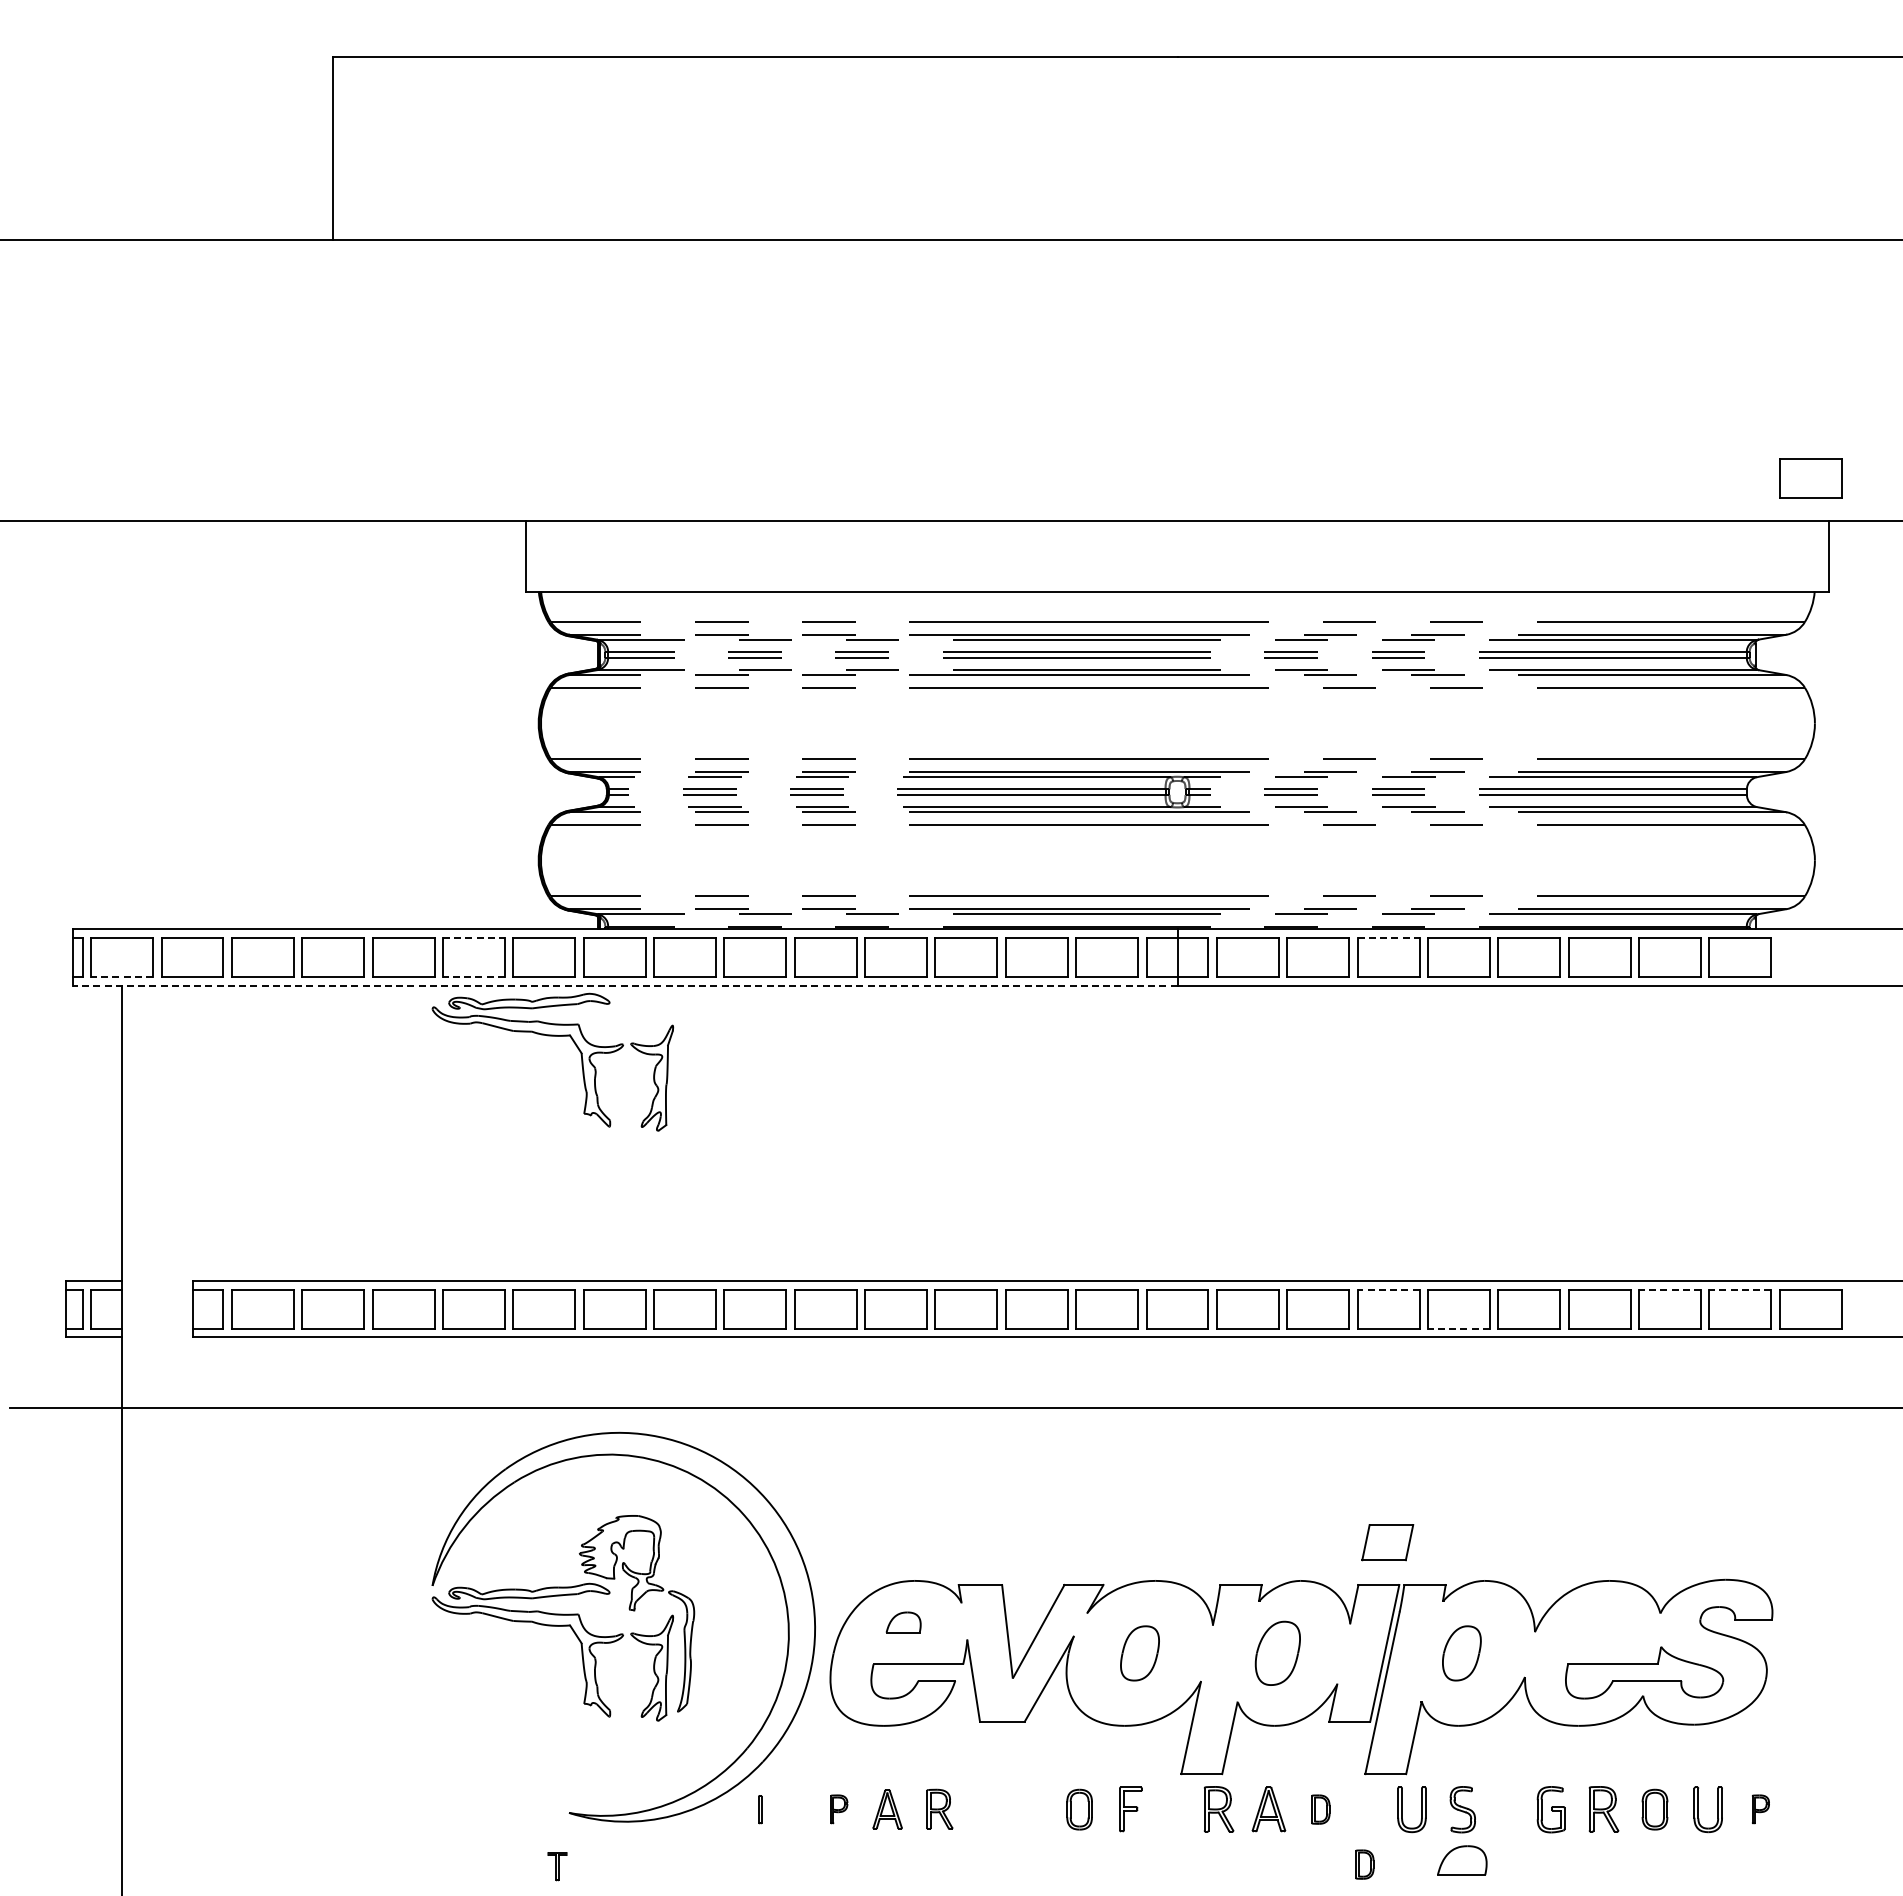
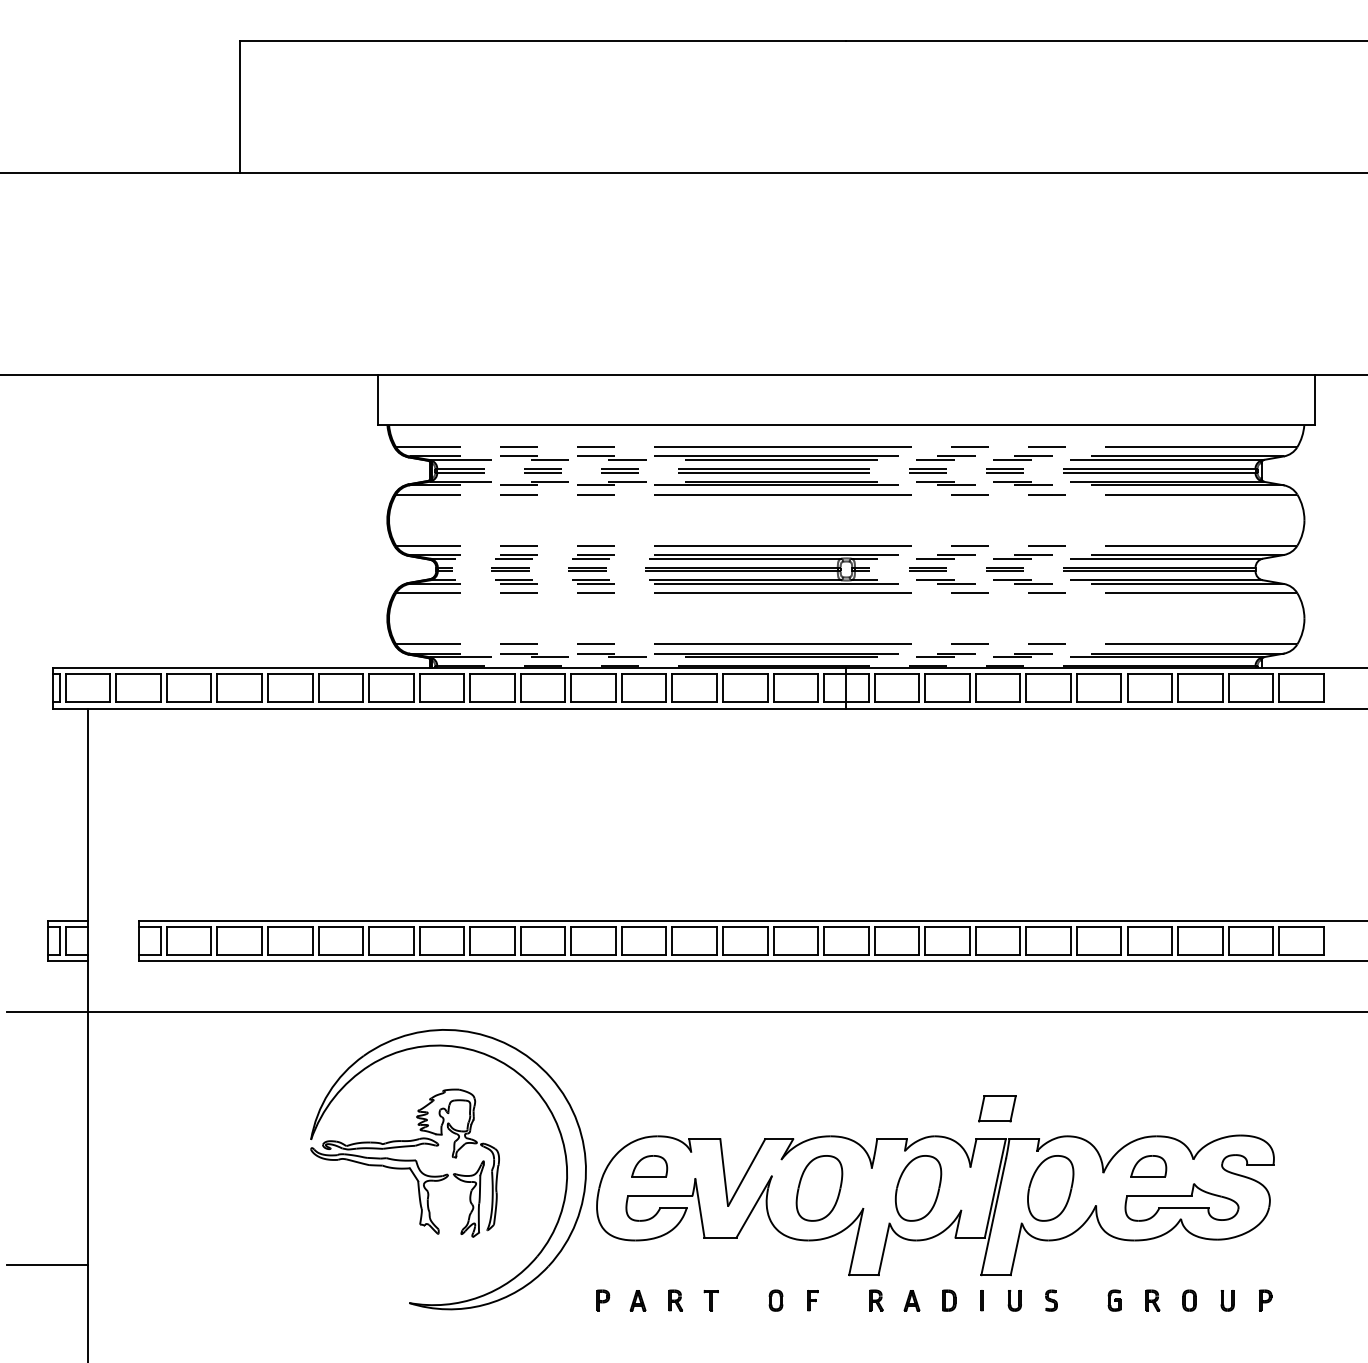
part: (1810, 478) -> (1301, 688), moved
line: (473, 937) -> (340, 673), dashed -> solid
line: (1388, 937) -> (998, 673), dashed -> solid
line: (122, 977) -> (88, 702), dashed -> solid
line: (473, 977) -> (340, 702), dashed -> solid
line: (624, 985) -> (449, 708), dashed -> solid
part: (552, 1036) -> (397, 745), removed
line: (1388, 1289) -> (998, 926), dashed -> solid
line: (1670, 1289) -> (1200, 926), dashed -> solid
line: (1740, 1289) -> (1250, 926), dashed -> solid
line: (1458, 1328) -> (1048, 954), dashed -> solid
part: (903, 1622) -> (649, 1166), size x1.43
part: (1139, 1653) -> (819, 1188), size x1.67
part: (1277, 1653) -> (918, 1188), size x1.43
part: (1461, 1653) -> (1050, 1188), size x1.67
line: (65, 1759) -> (47, 1264), added
line: (759, 1809) -> (981, 1300), moved
part: (887, 1809) -> (638, 1300), size x0.71
part: (939, 1809) -> (675, 1300), size x0.71
part: (1079, 1809) -> (775, 1300), size x0.71
part: (1130, 1809) -> (812, 1300), size x0.62
part: (1219, 1809) -> (876, 1300), size x0.62
part: (1268, 1809) -> (911, 1300), size x0.62
part: (1411, 1809) -> (1014, 1300), size x0.62
part: (1462, 1809) -> (1051, 1300), size x0.62
part: (1550, 1809) -> (1114, 1300), size x0.62
part: (1603, 1809) -> (1152, 1300), size x0.62
part: (1654, 1809) -> (1189, 1300), size x0.71
part: (1707, 1809) -> (1227, 1300), size x0.62
part: (1462, 1860) -> (1148, 1166), moved
part: (1364, 1864) -> (980, 1340), removed
part: (557, 1866) -> (711, 1300), moved

